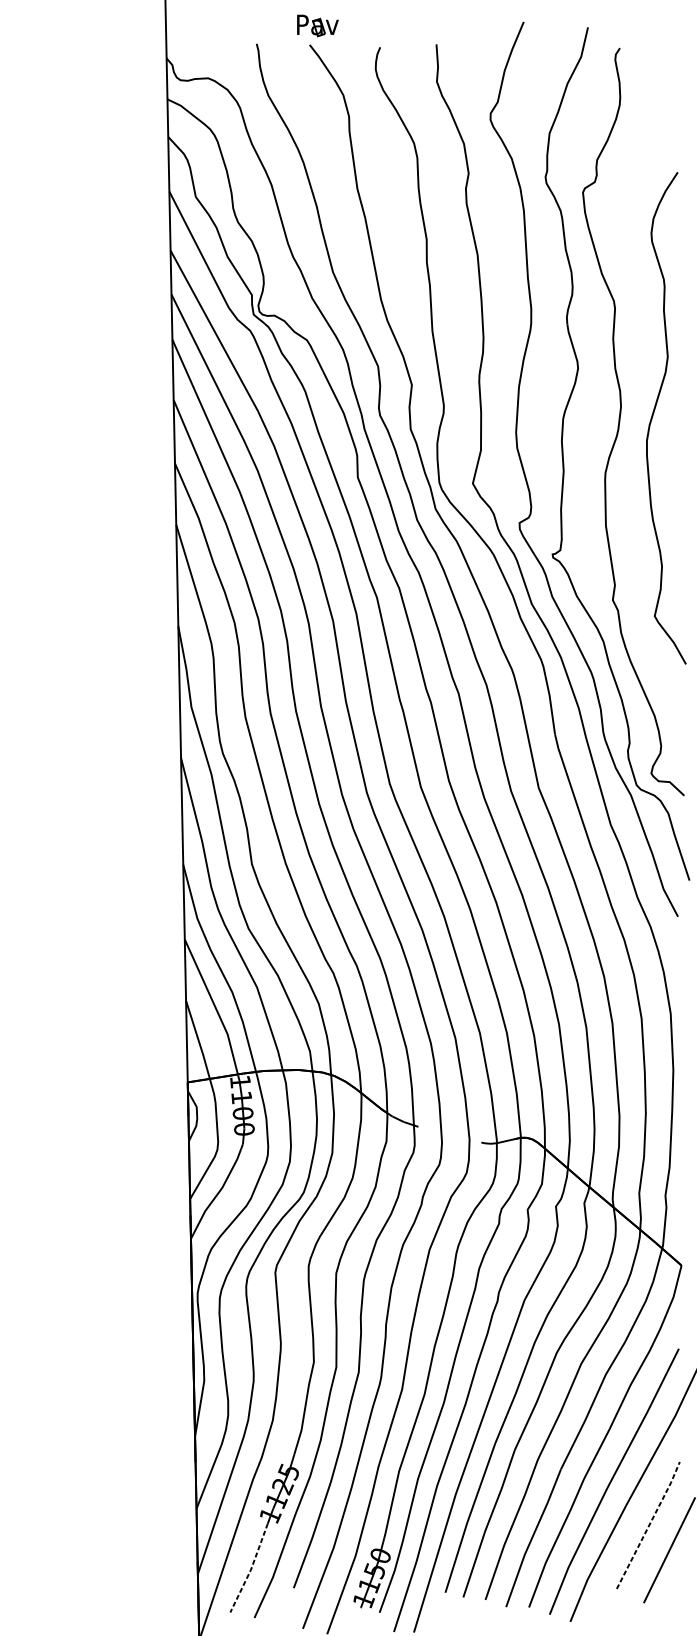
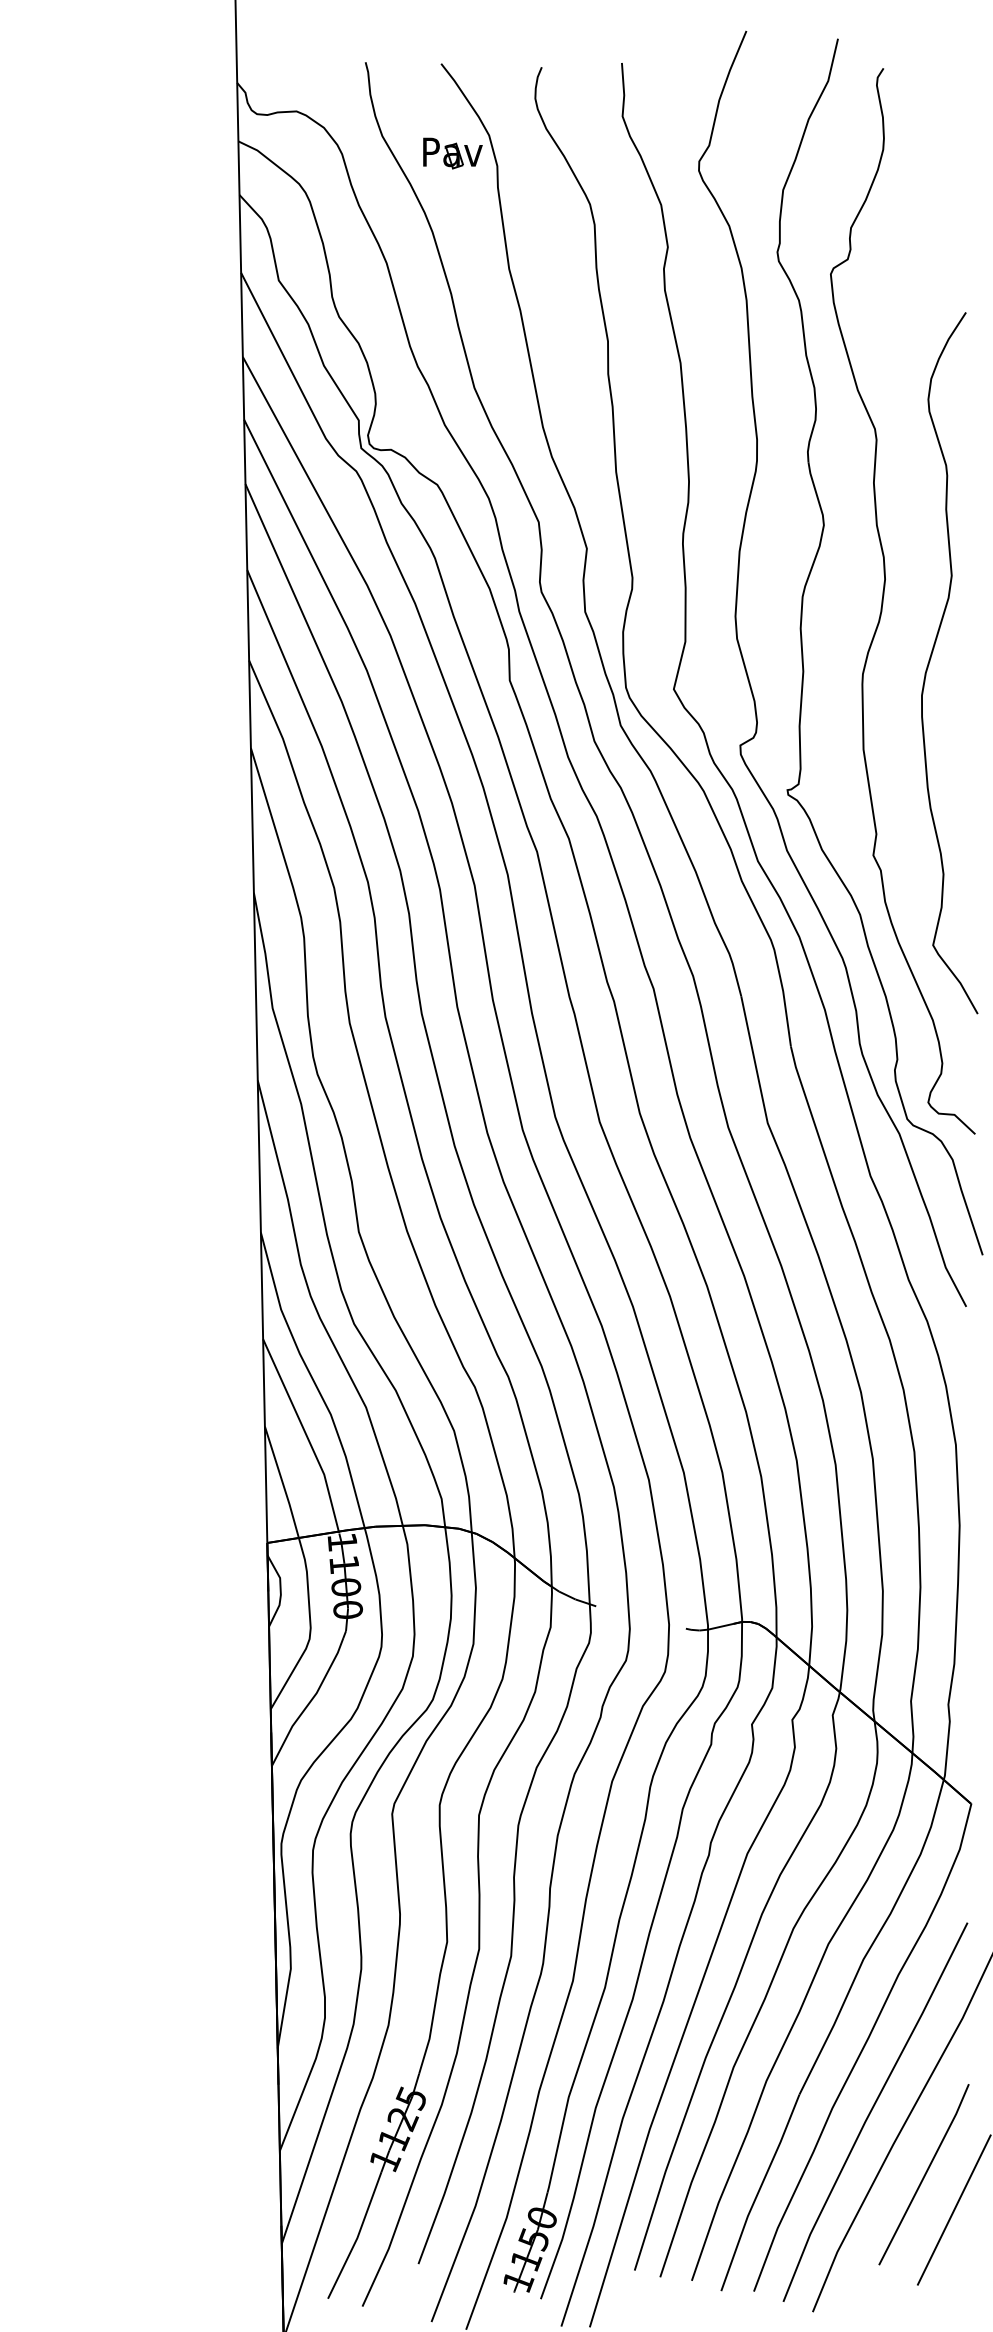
part: (317, 25) -> (452, 153), moved
curve: (653, 415) -> (931, 658), moved
line: (649, 1525) -> (925, 2174), dashed -> solid
line: (251, 1569) -> (357, 2237), dashed -> solid

